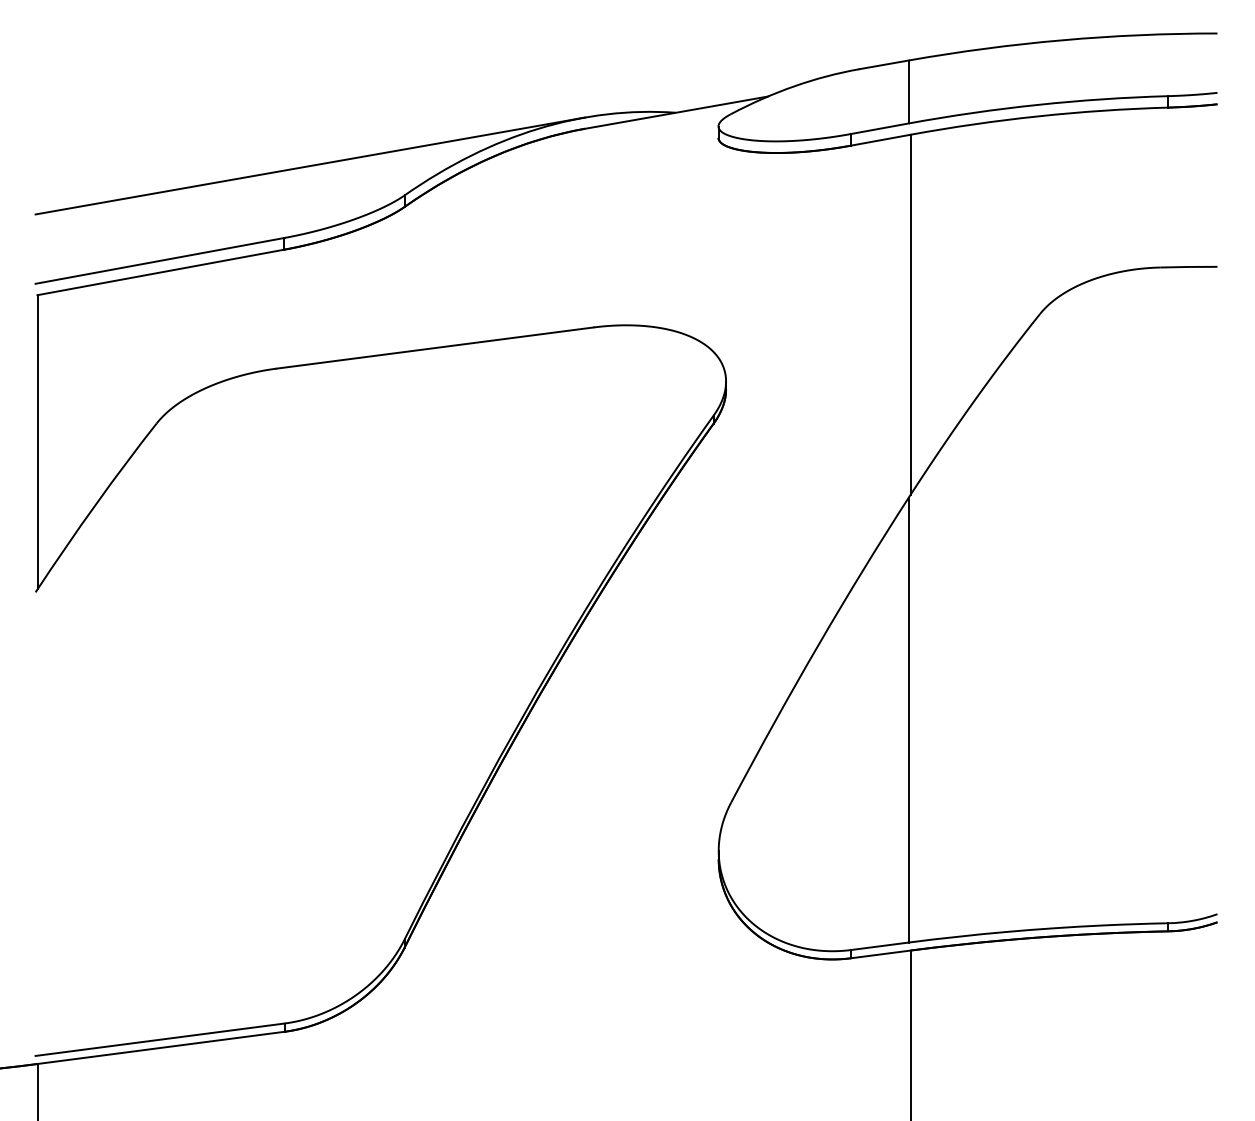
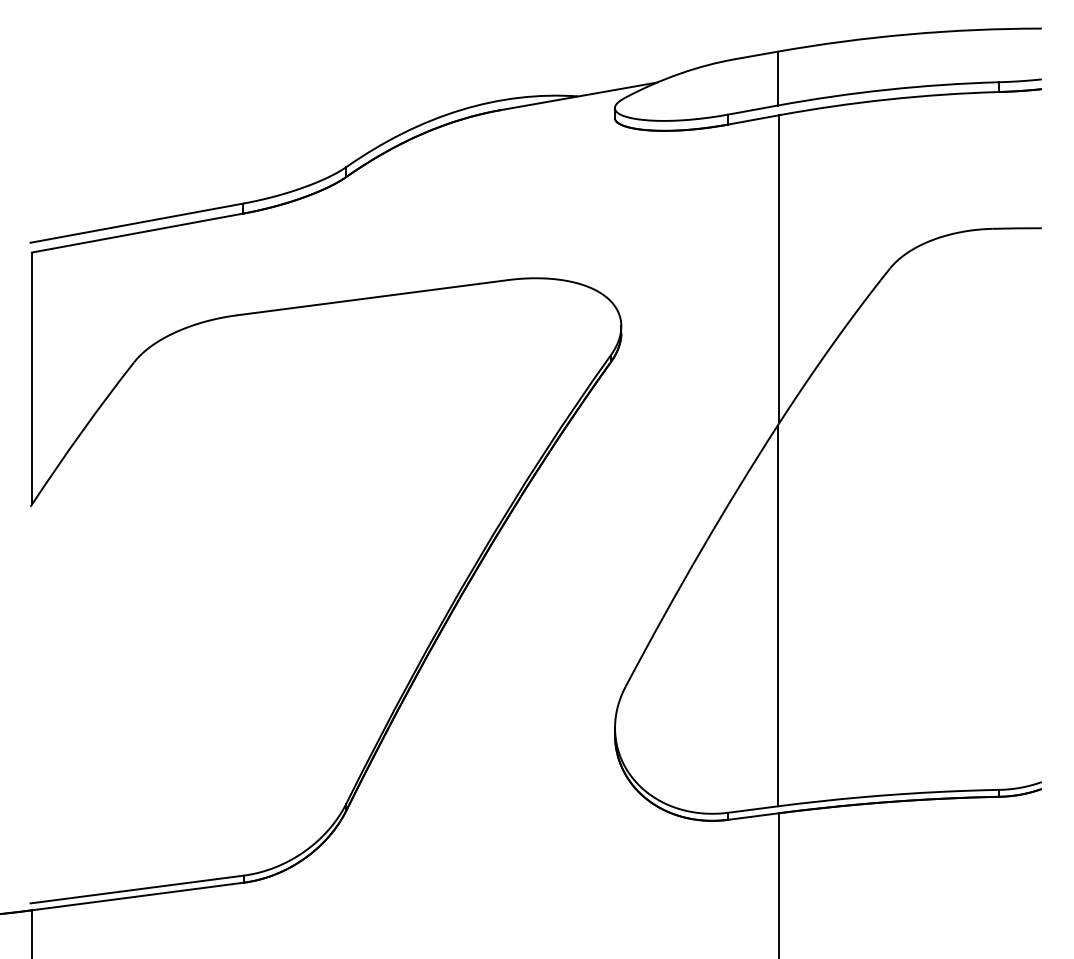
line: (310, 165) -> (265, 141), removed

